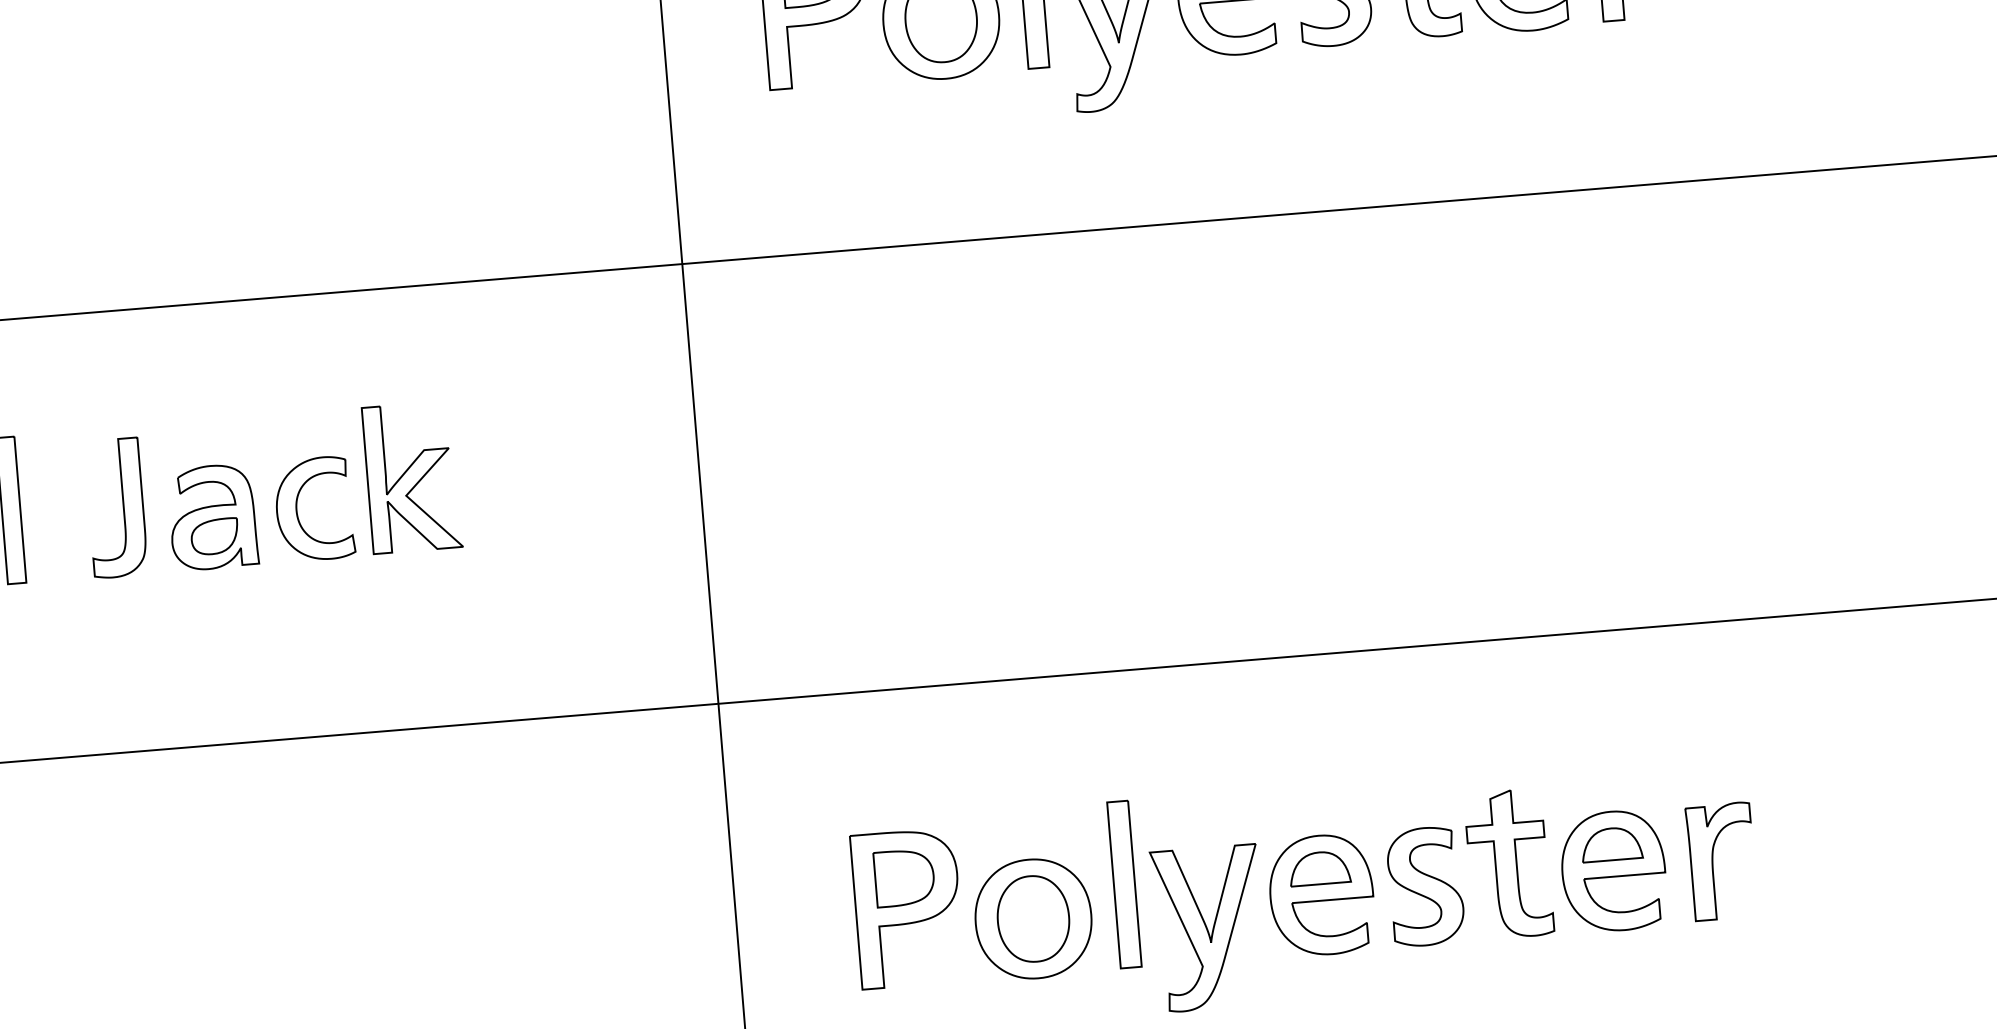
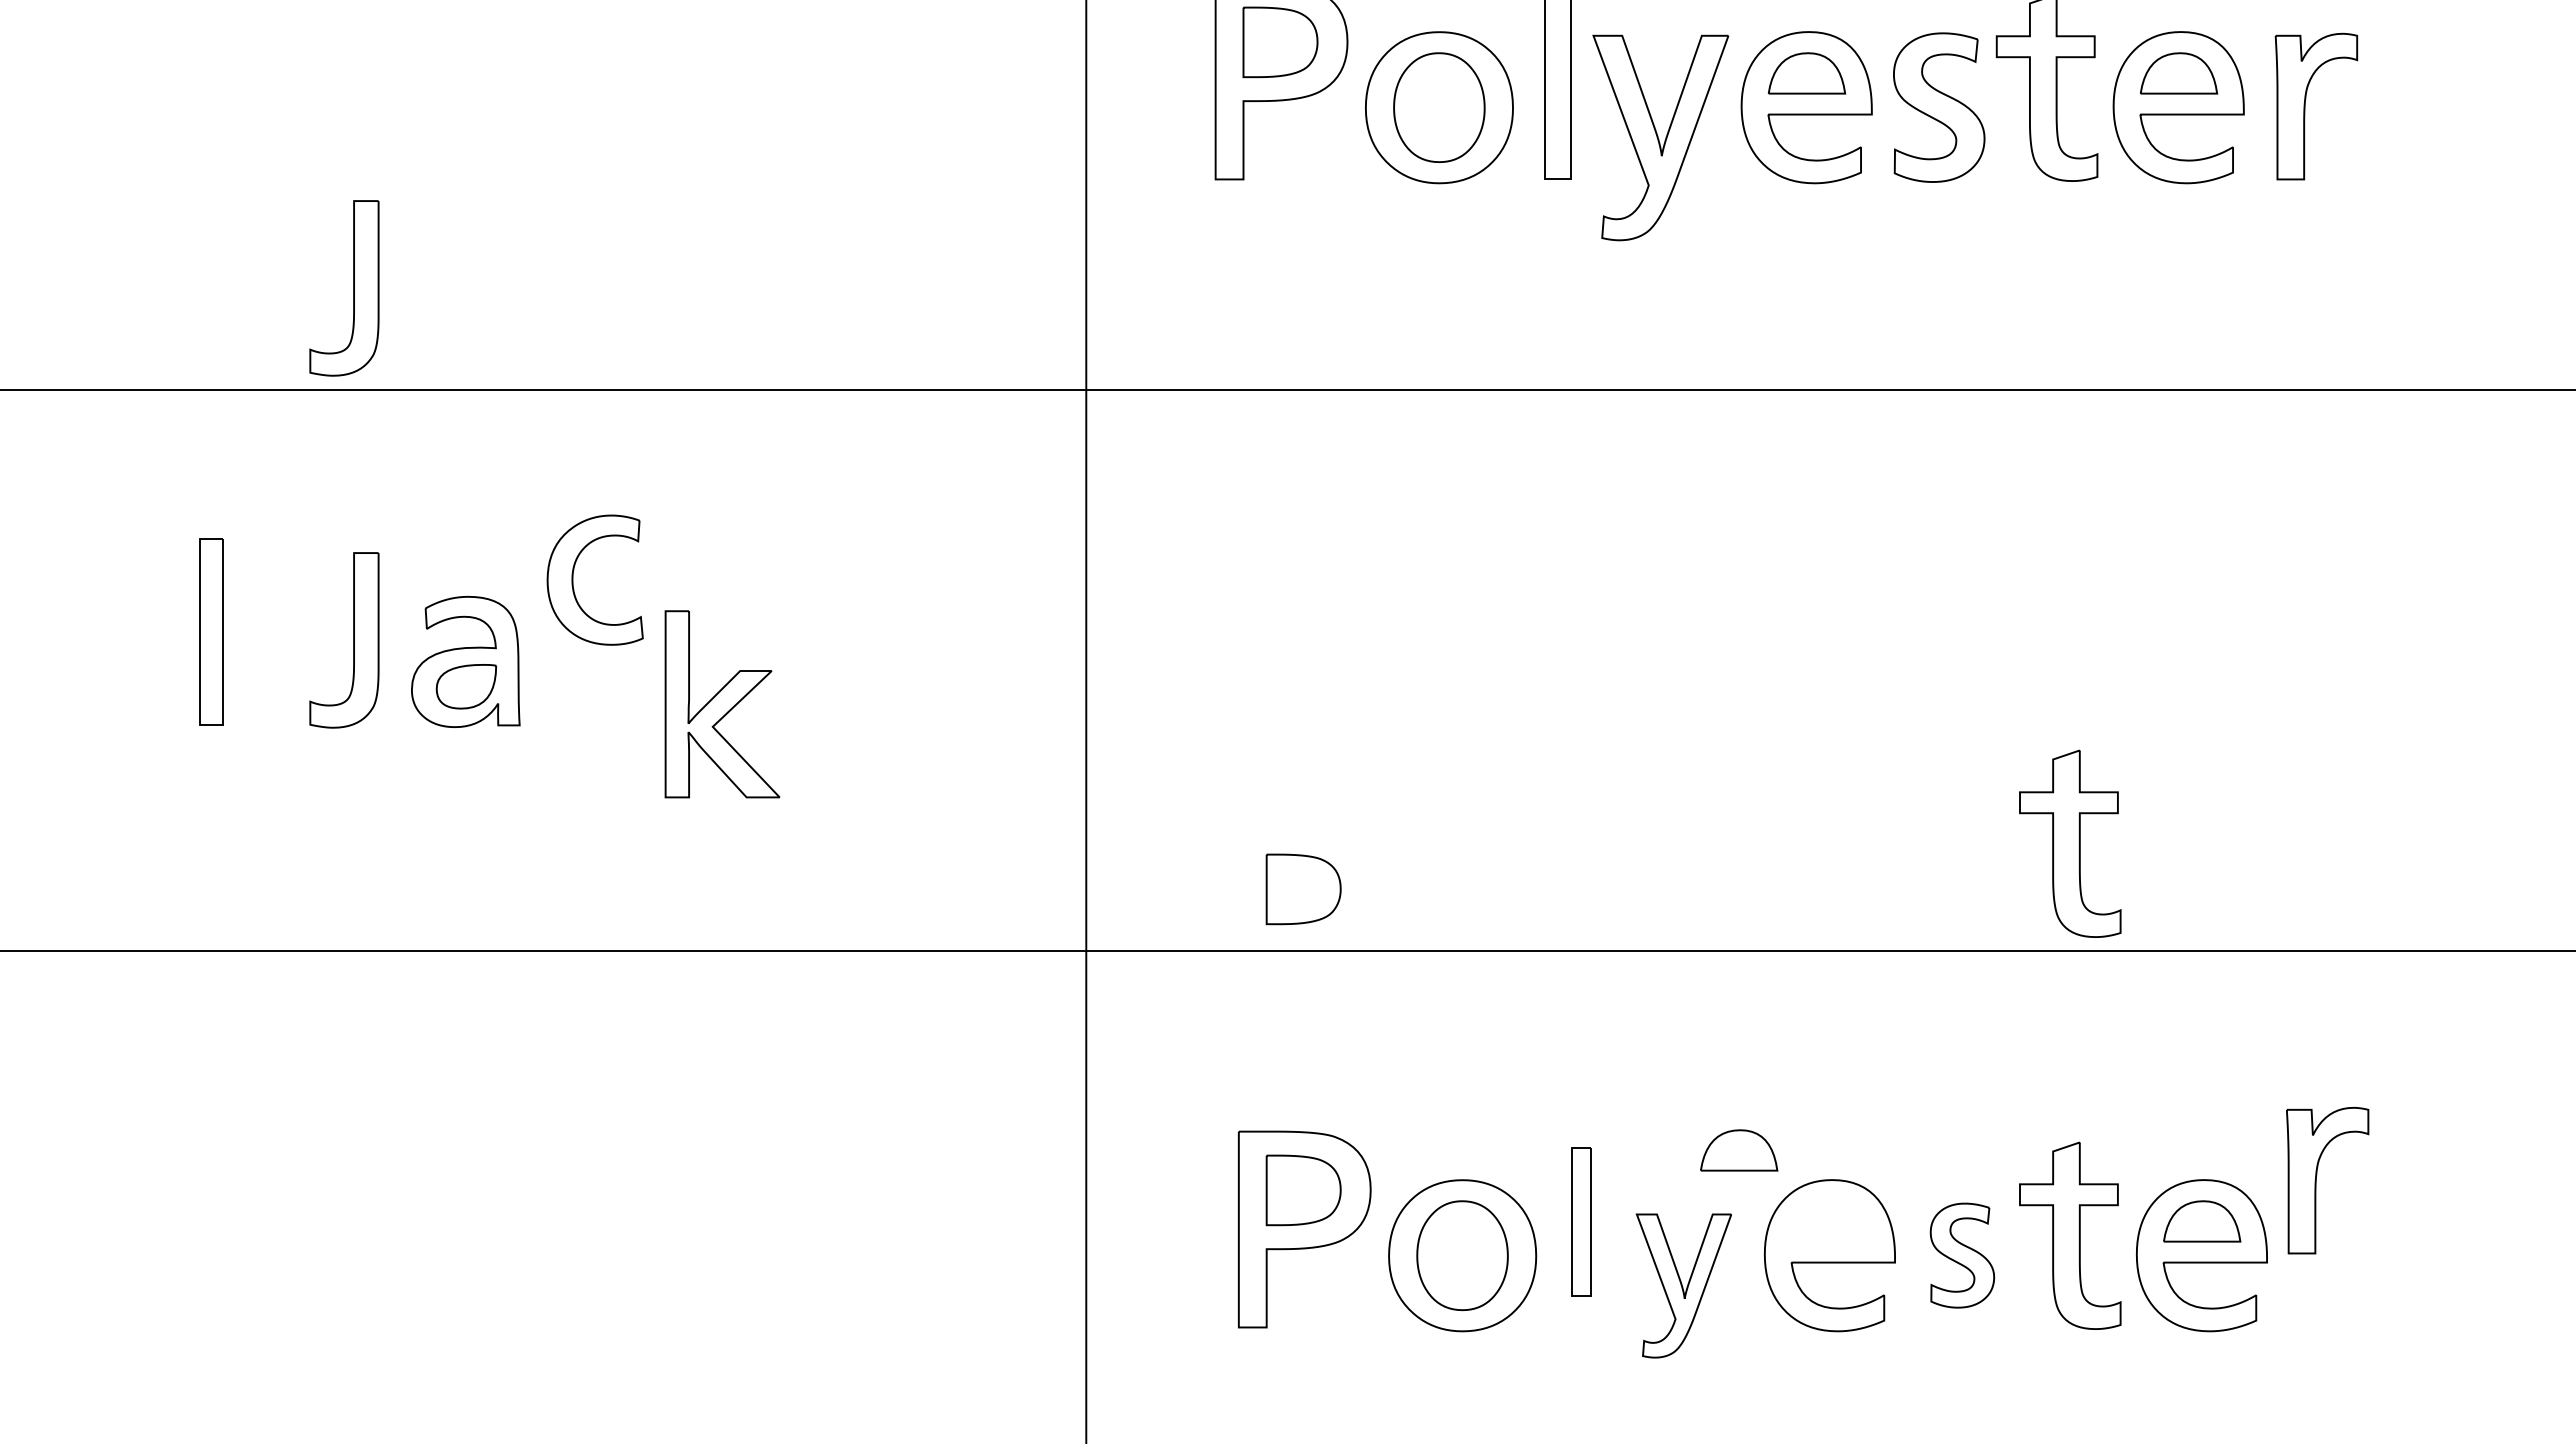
part: (100, 231) -> (353, 288), added
part: (412, 477) -> (722, 704), moved
part: (297, 509) -> (573, 579), moved
part: (1484, 556) -> (2070, 843), added
part: (884, 641) -> (1303, 889), added
part: (1713, 862) -> (2316, 1180), moved
part: (1320, 868) -> (1739, 1150), moved
part: (1124, 884) -> (1581, 1221), size x0.7
part: (1425, 886) -> (1962, 1255), size x0.7
part: (1208, 928) -> (1683, 1285), size x0.7

